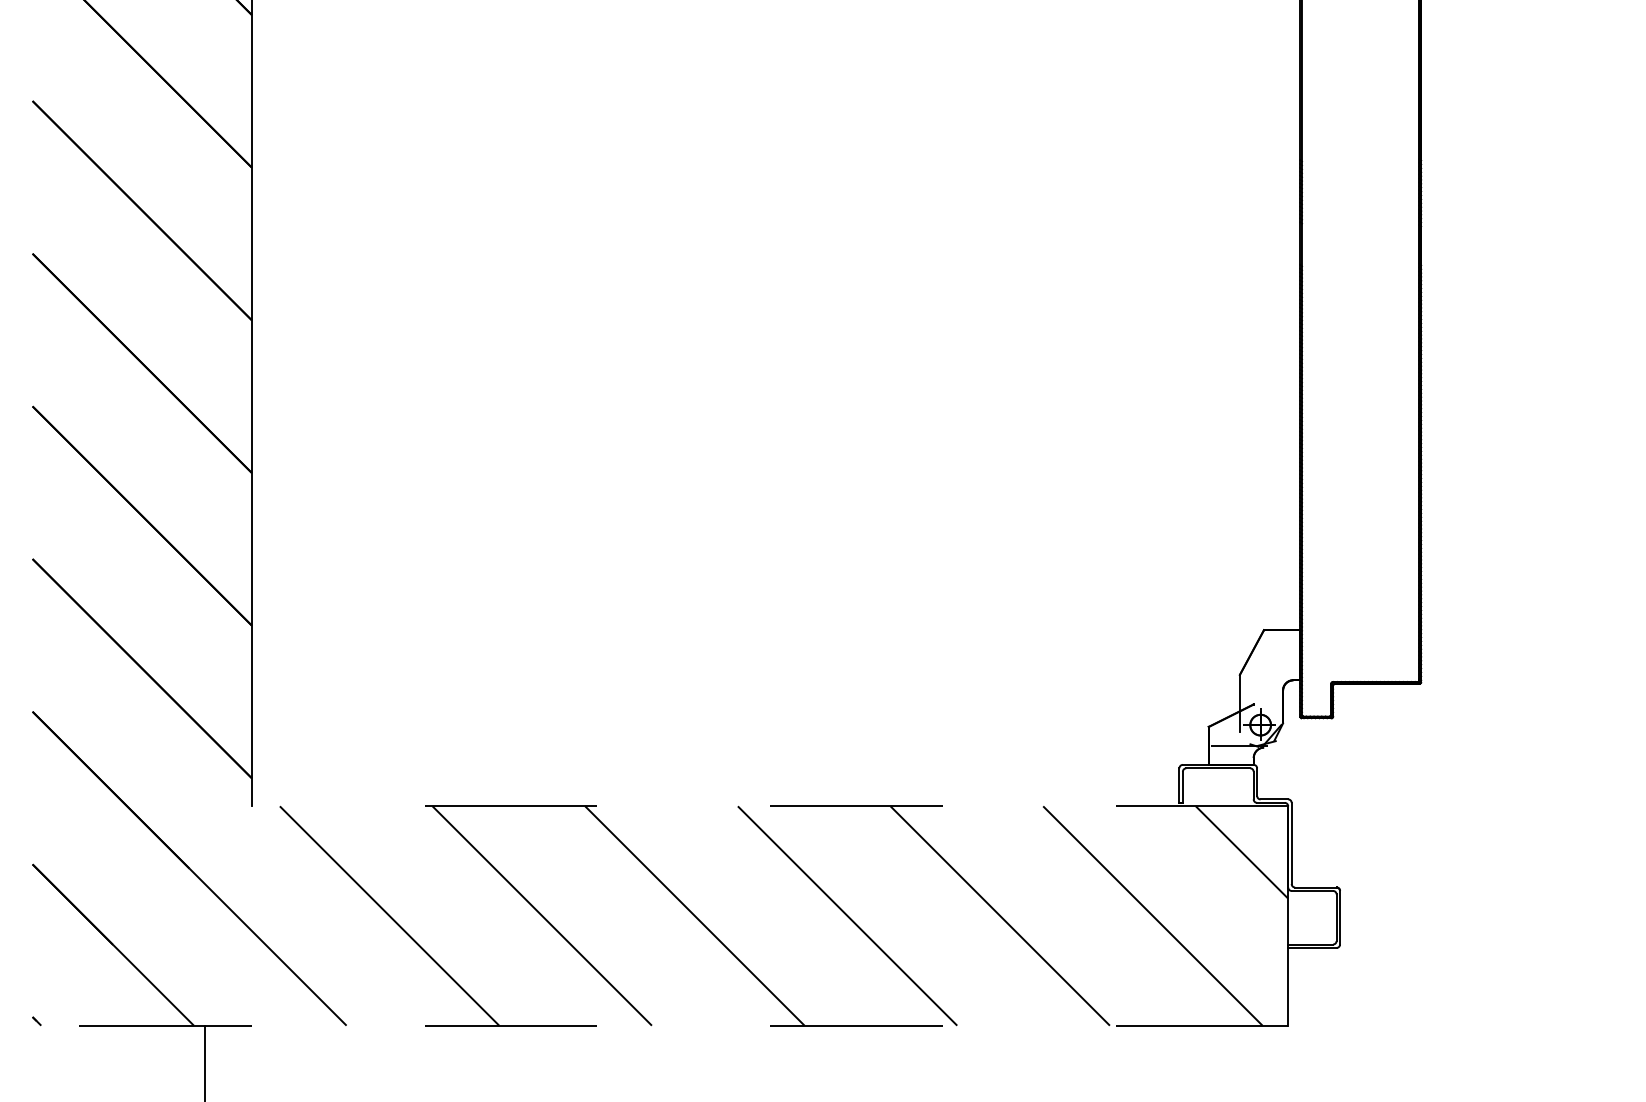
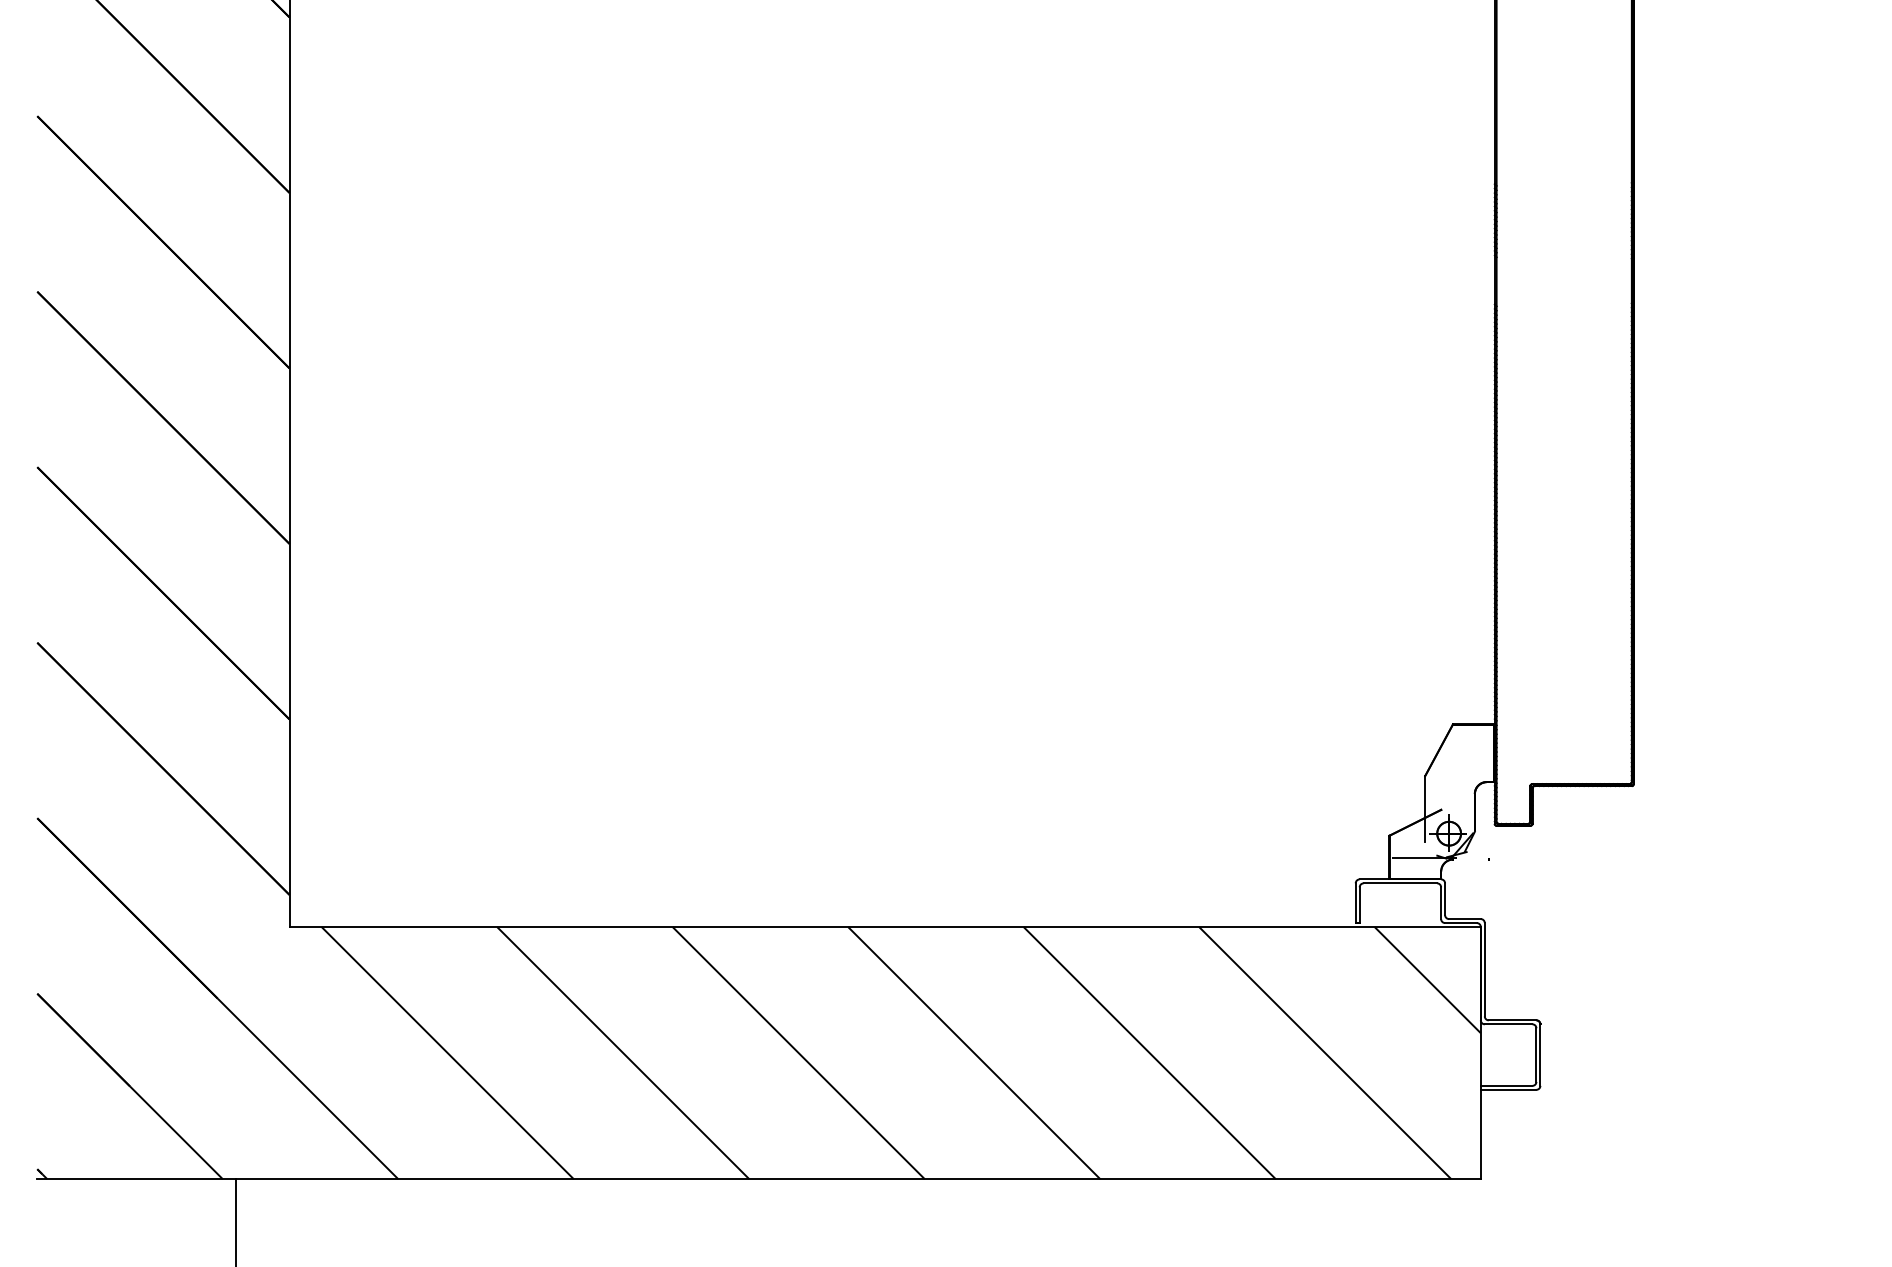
line: (769, 806) -> (884, 927), dashed -> solid
line: (660, 1025) -> (759, 1178), dashed -> solid

